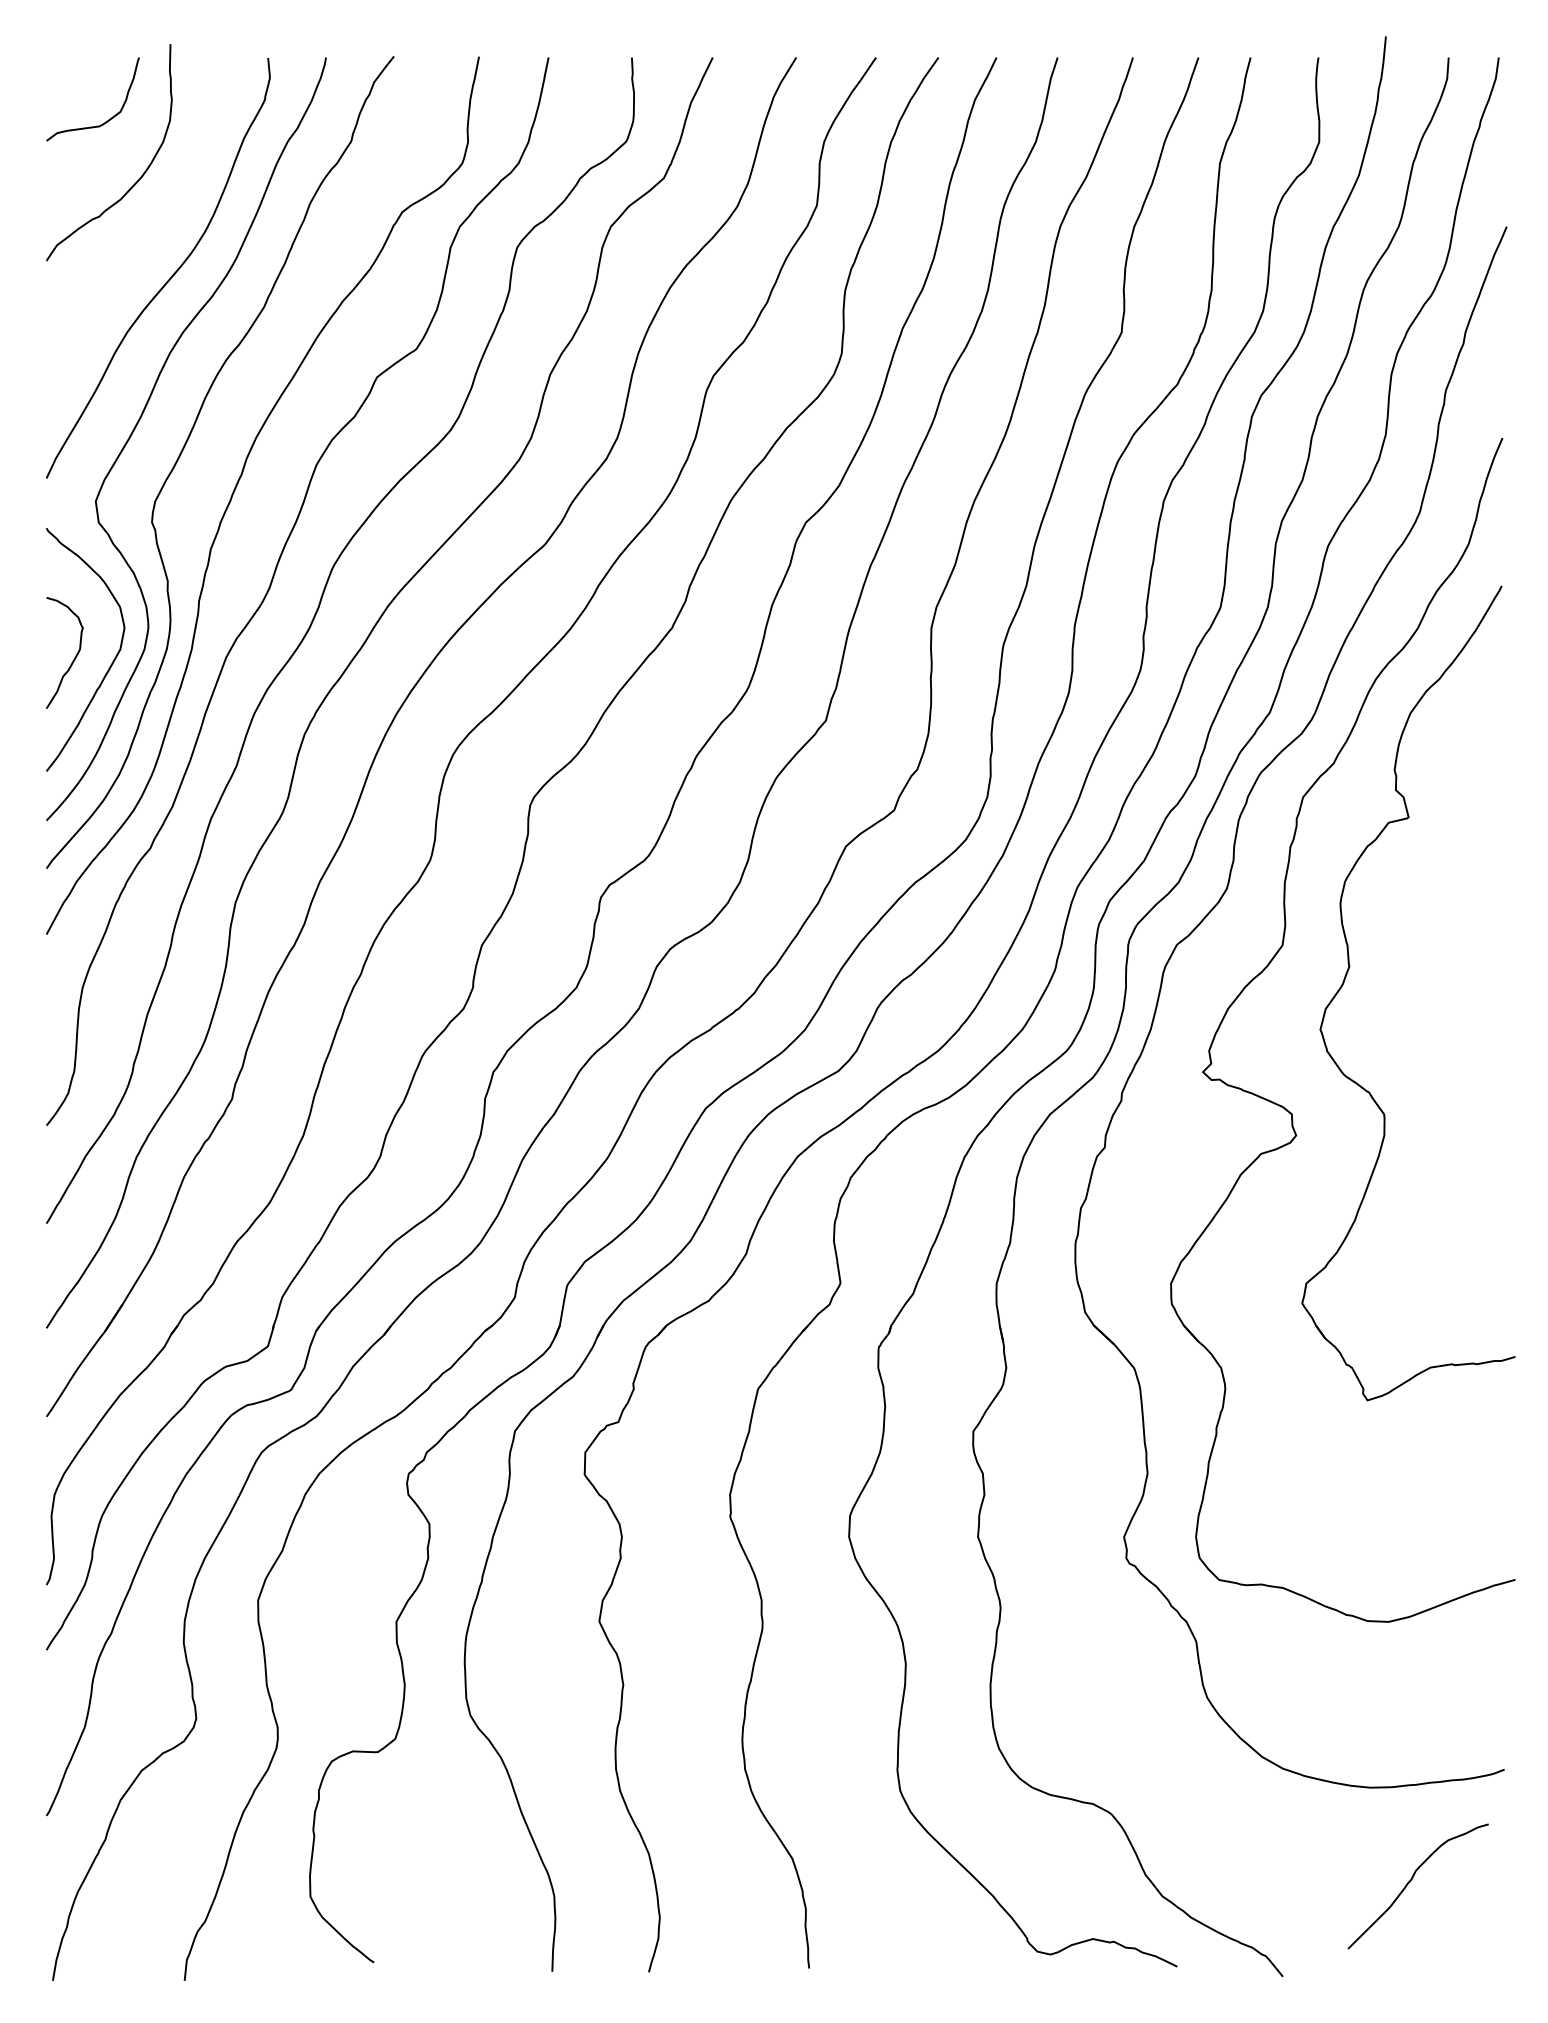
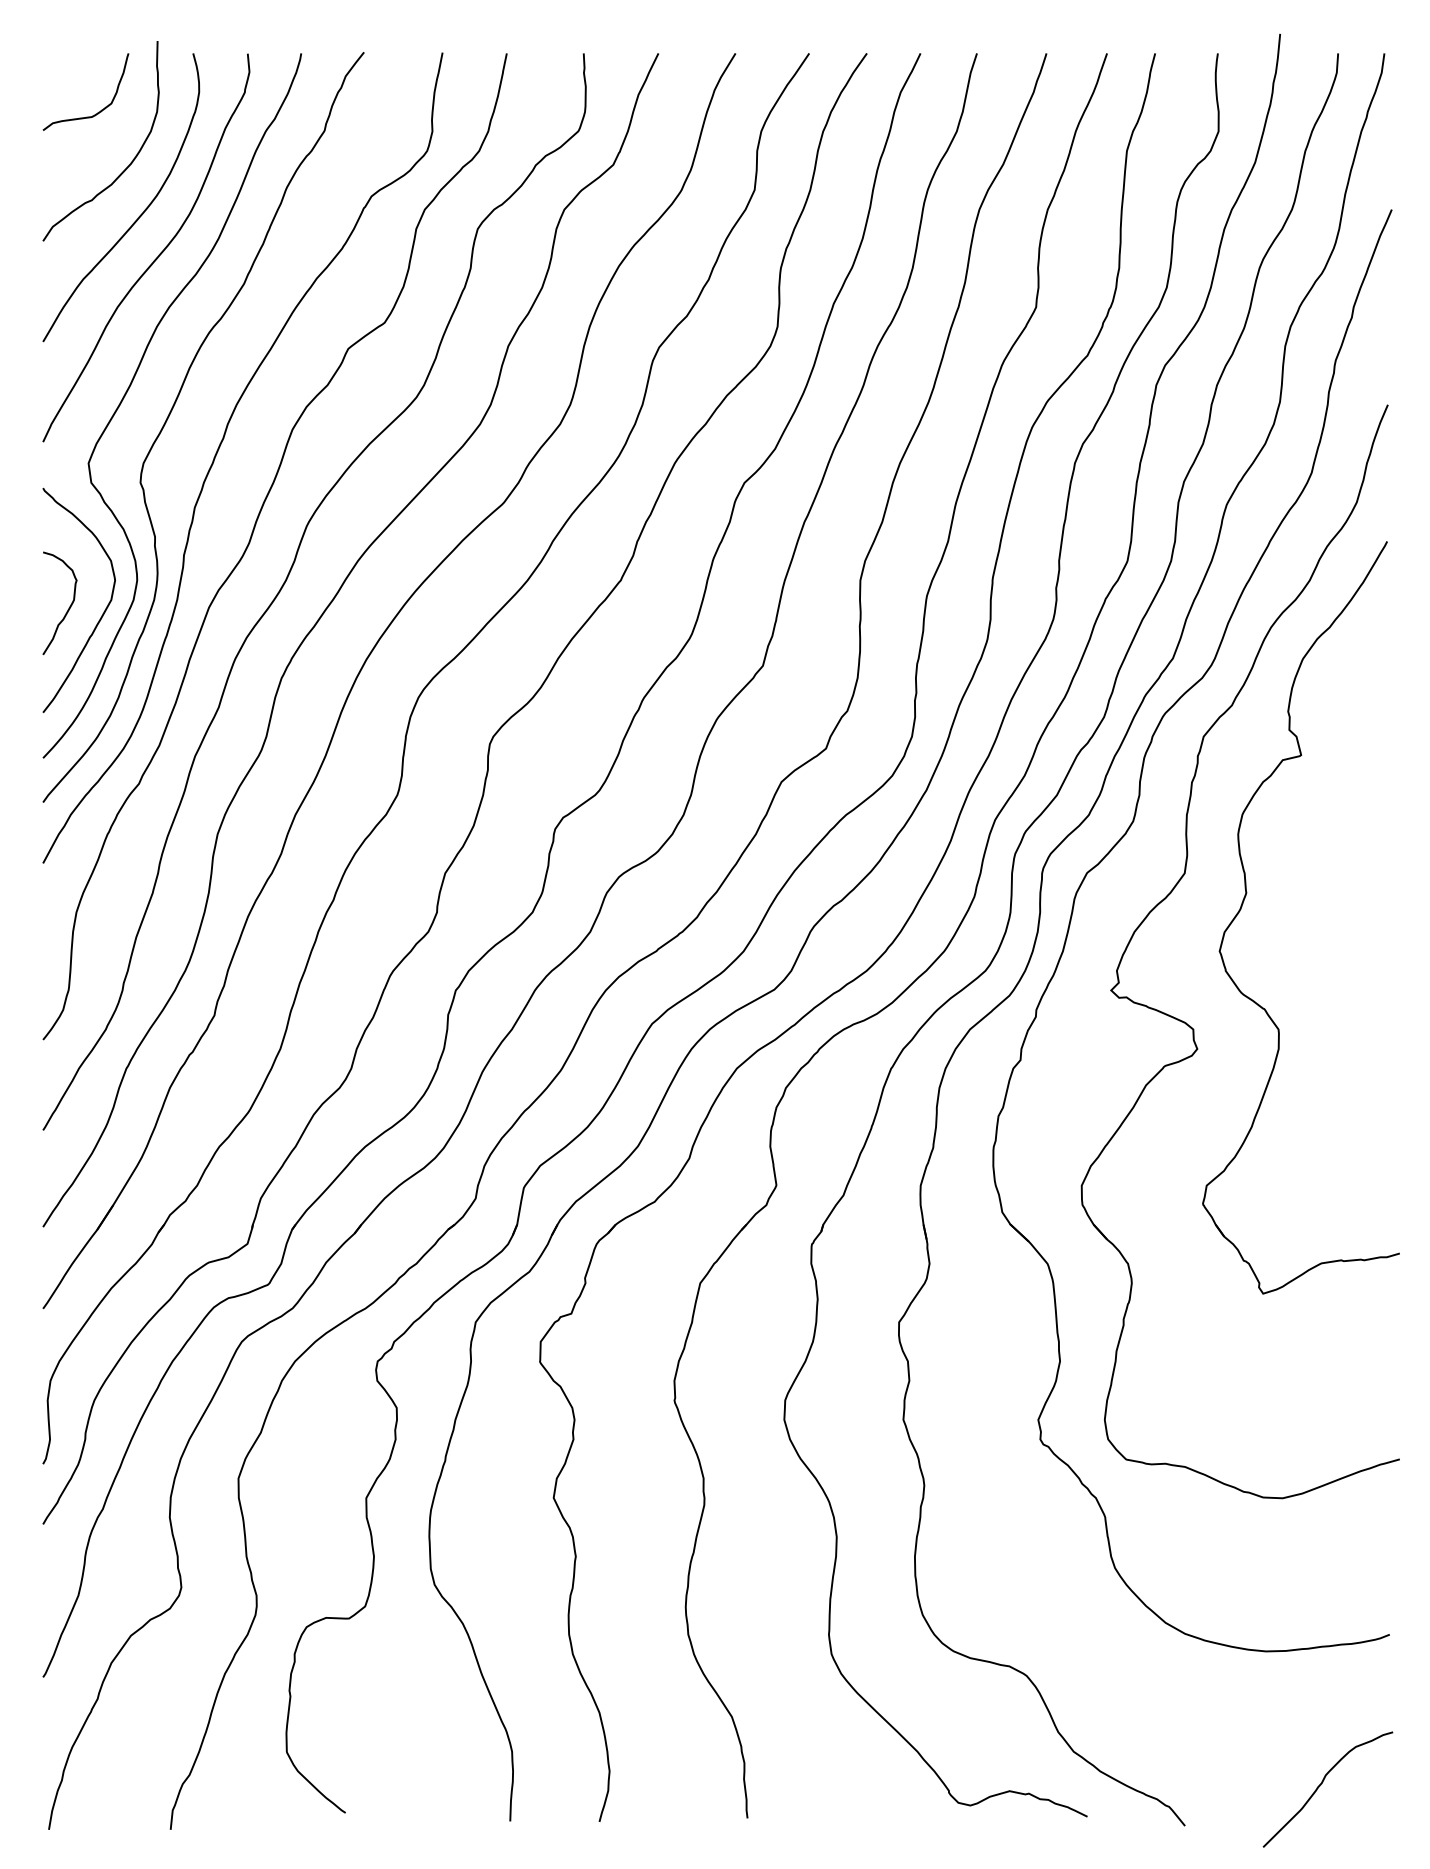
curve: (150, 233) -> (139, 215), added
curve: (1411, 1881) -> (1321, 1785), moved

